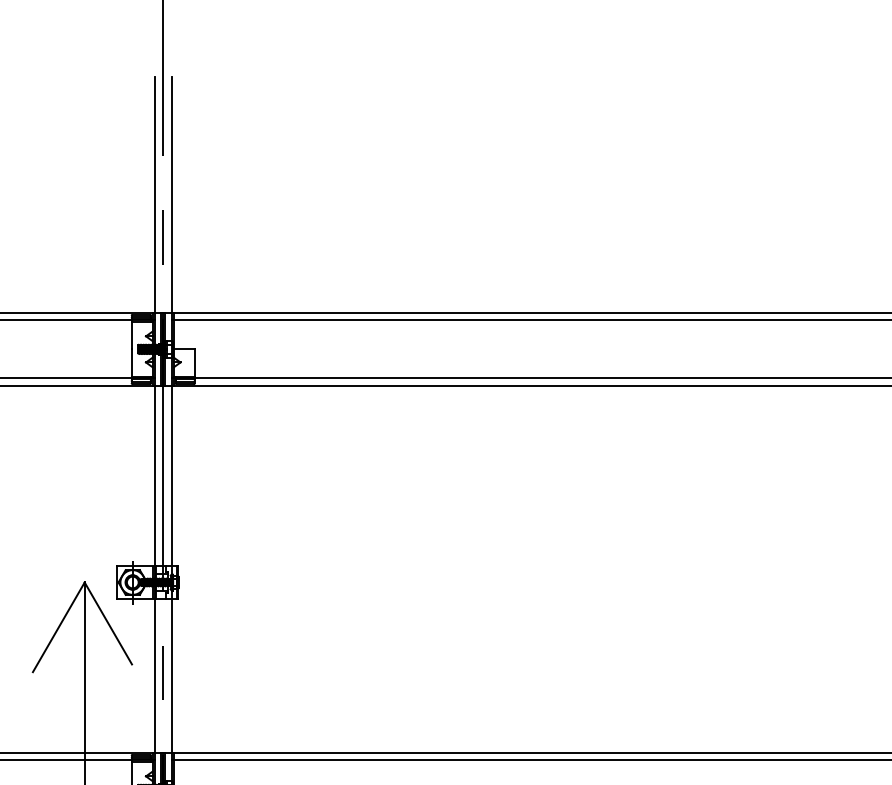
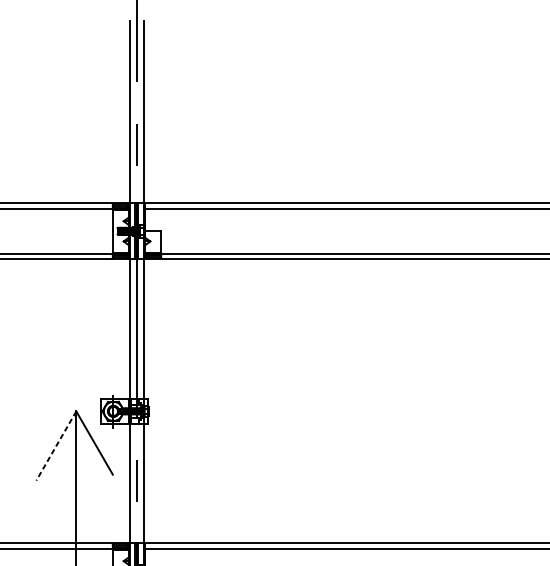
line: (58, 627) -> (56, 446), solid -> dashed

